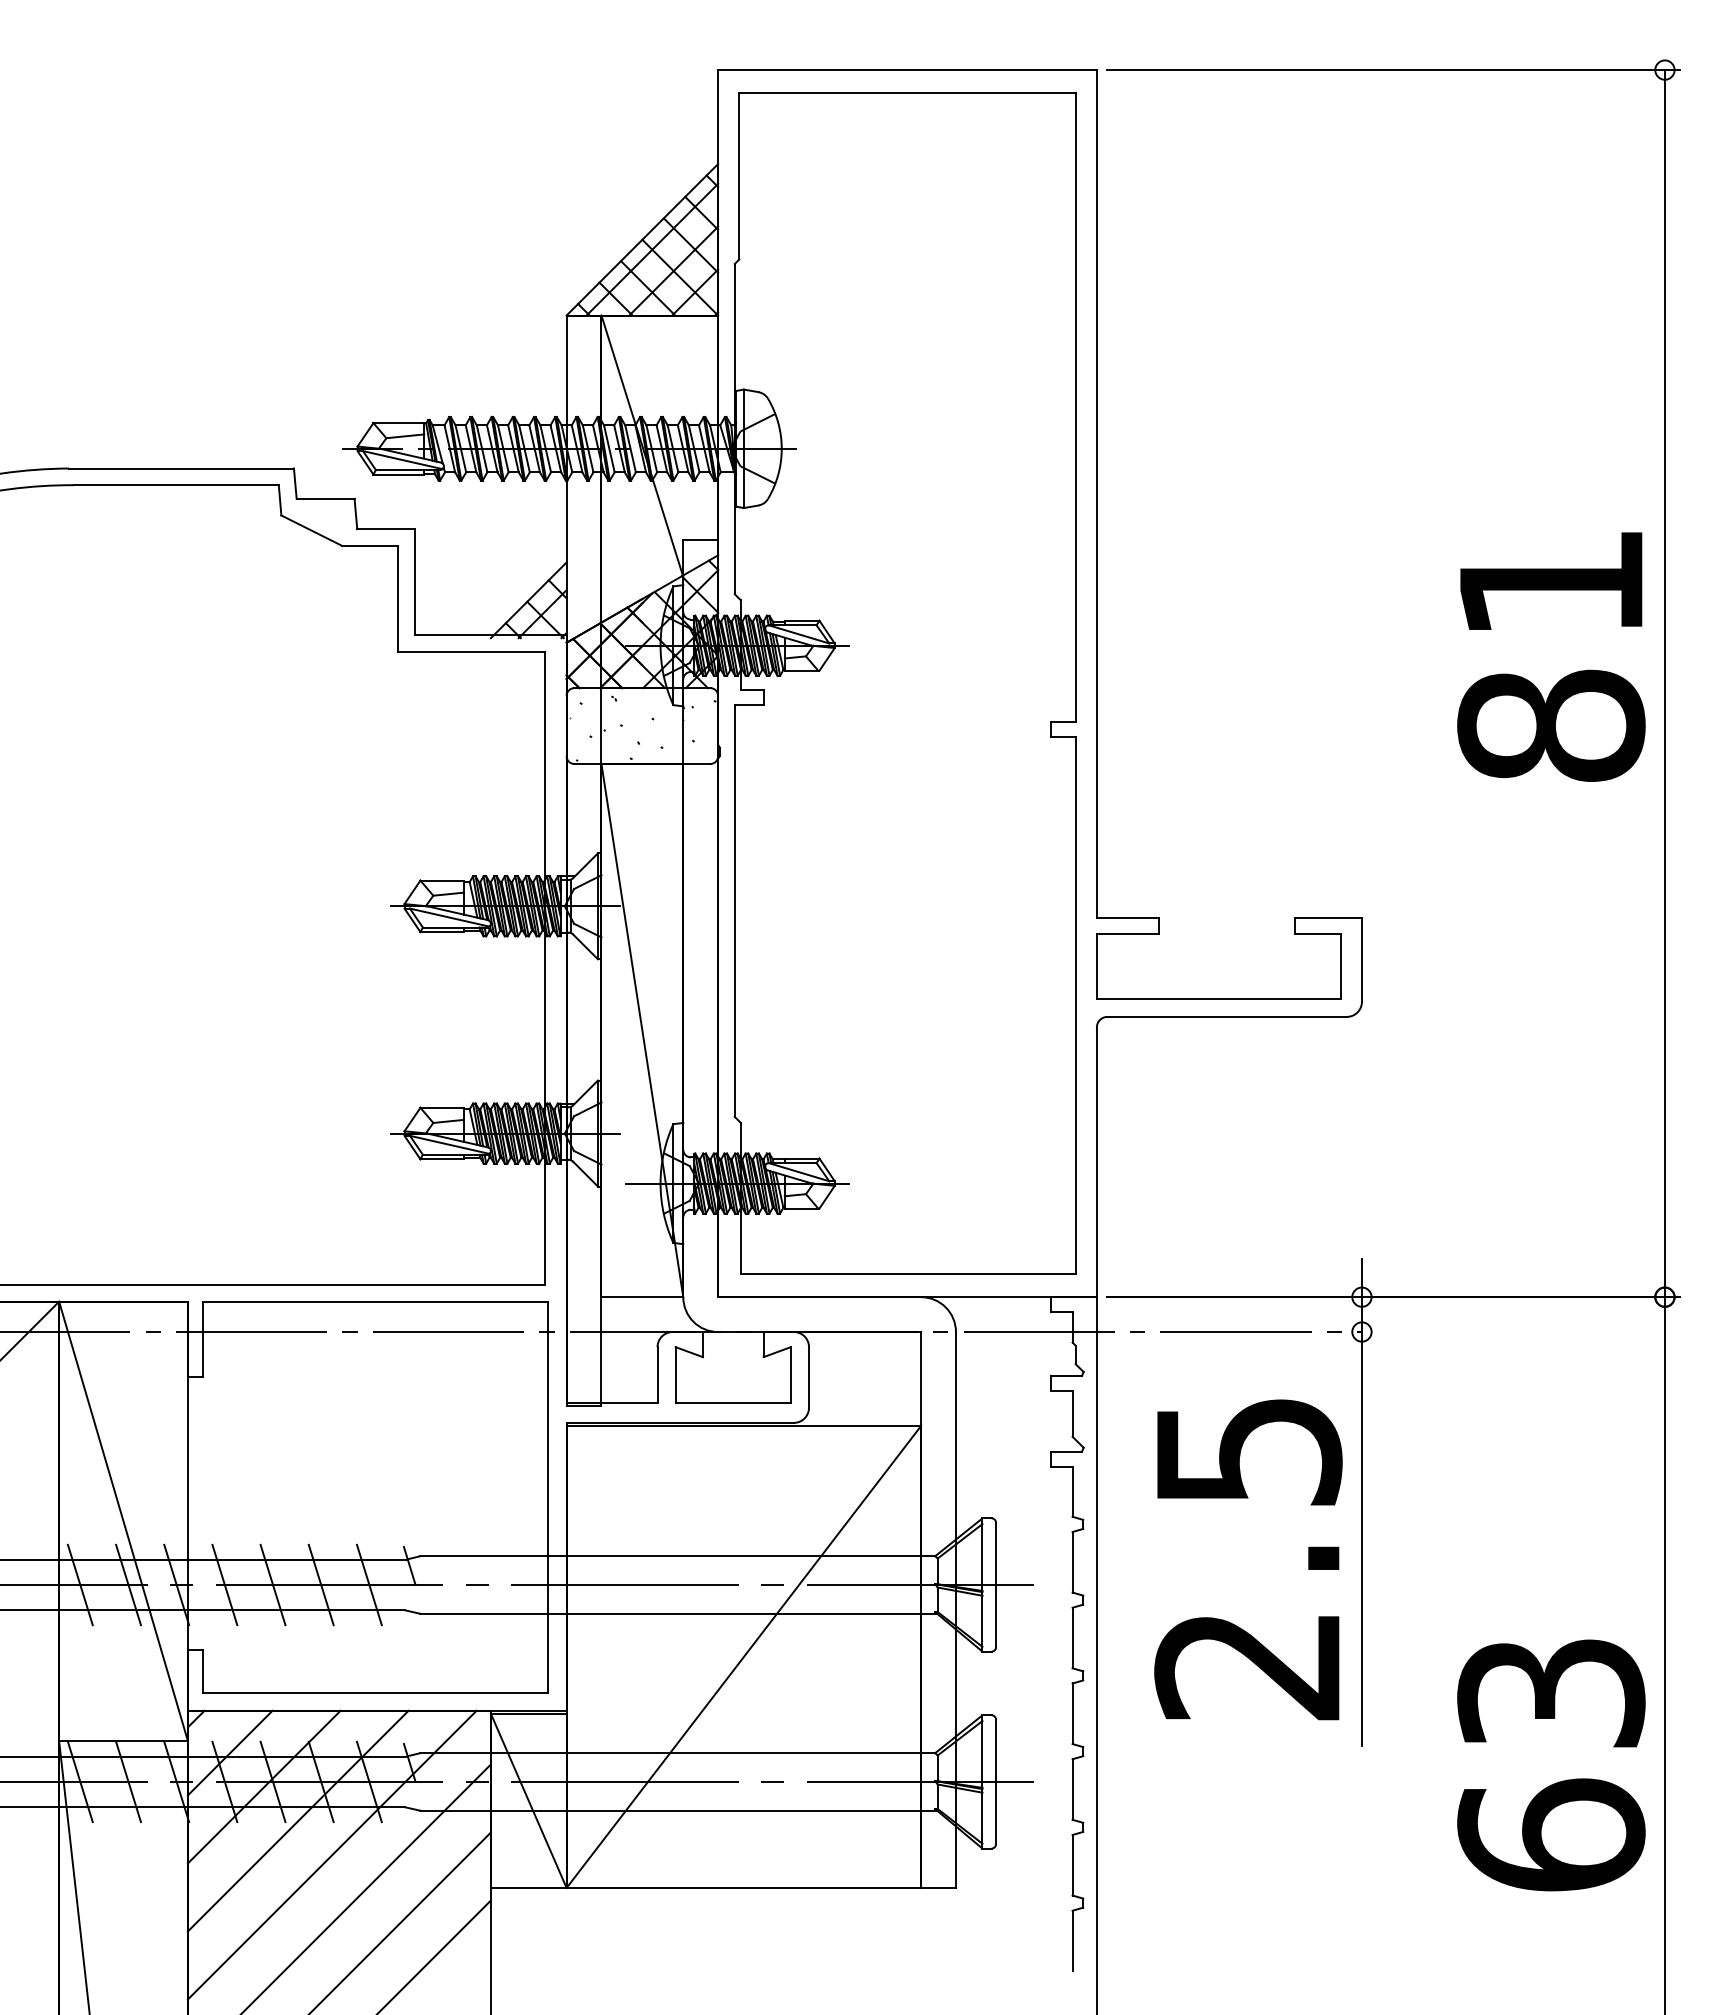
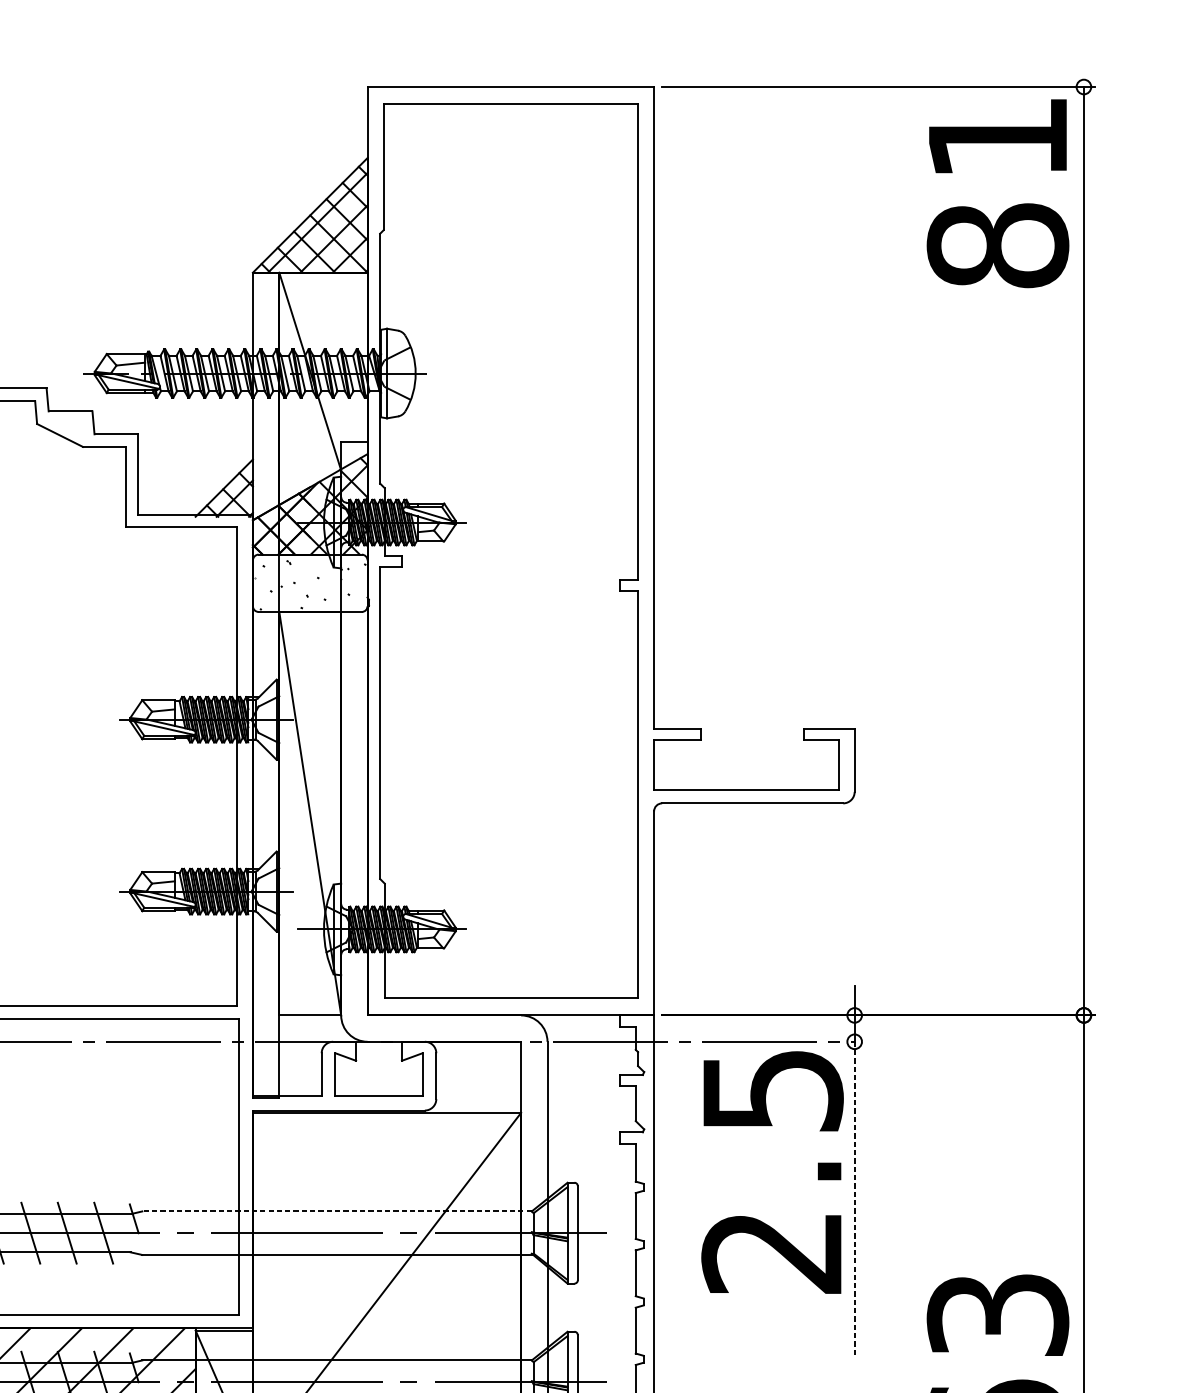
text: (1551, 656) -> (998, 193), moved
line: (1361, 1539) -> (854, 1198), solid -> dashed
line: (677, 1556) -> (336, 1211), solid -> dashed
text: (1248, 1559) -> (772, 1172), moved

